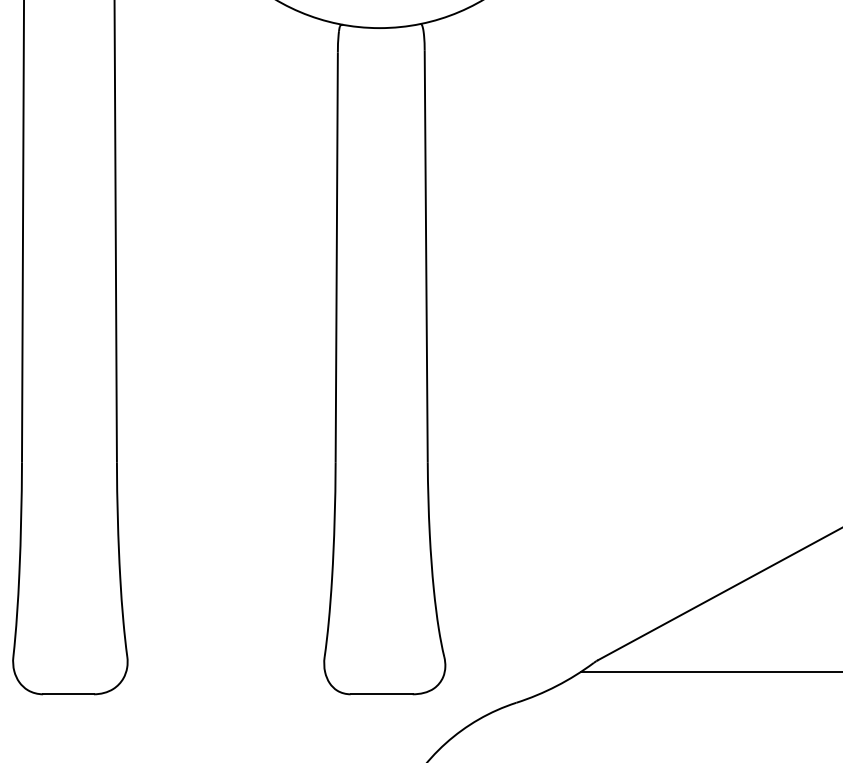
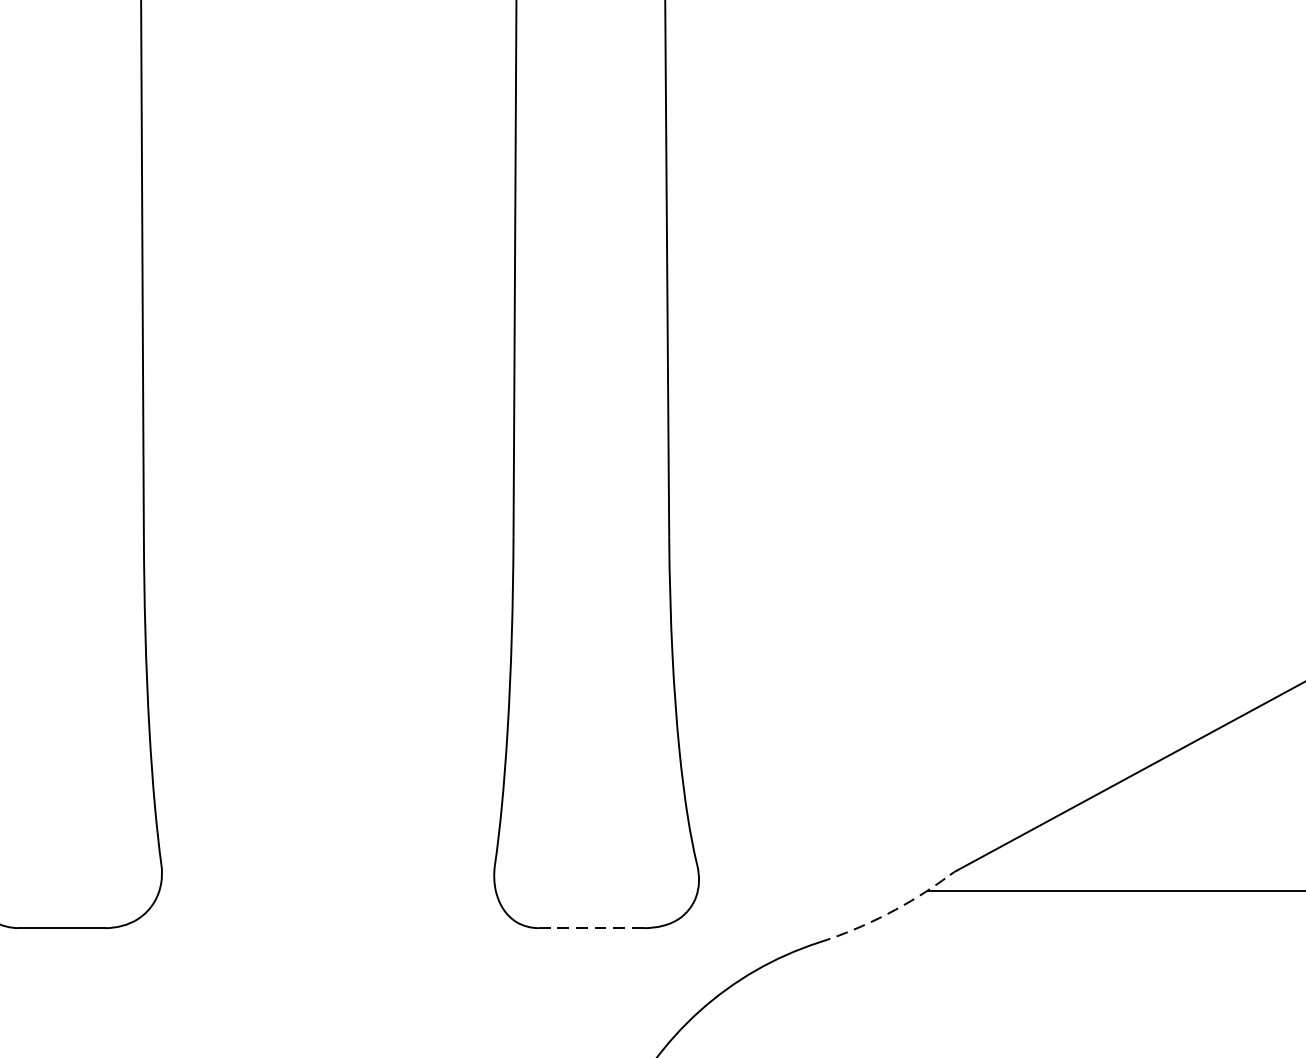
arc: (556, 686) -> (886, 914), solid -> dashed
line: (382, 694) -> (592, 928), solid -> dashed

